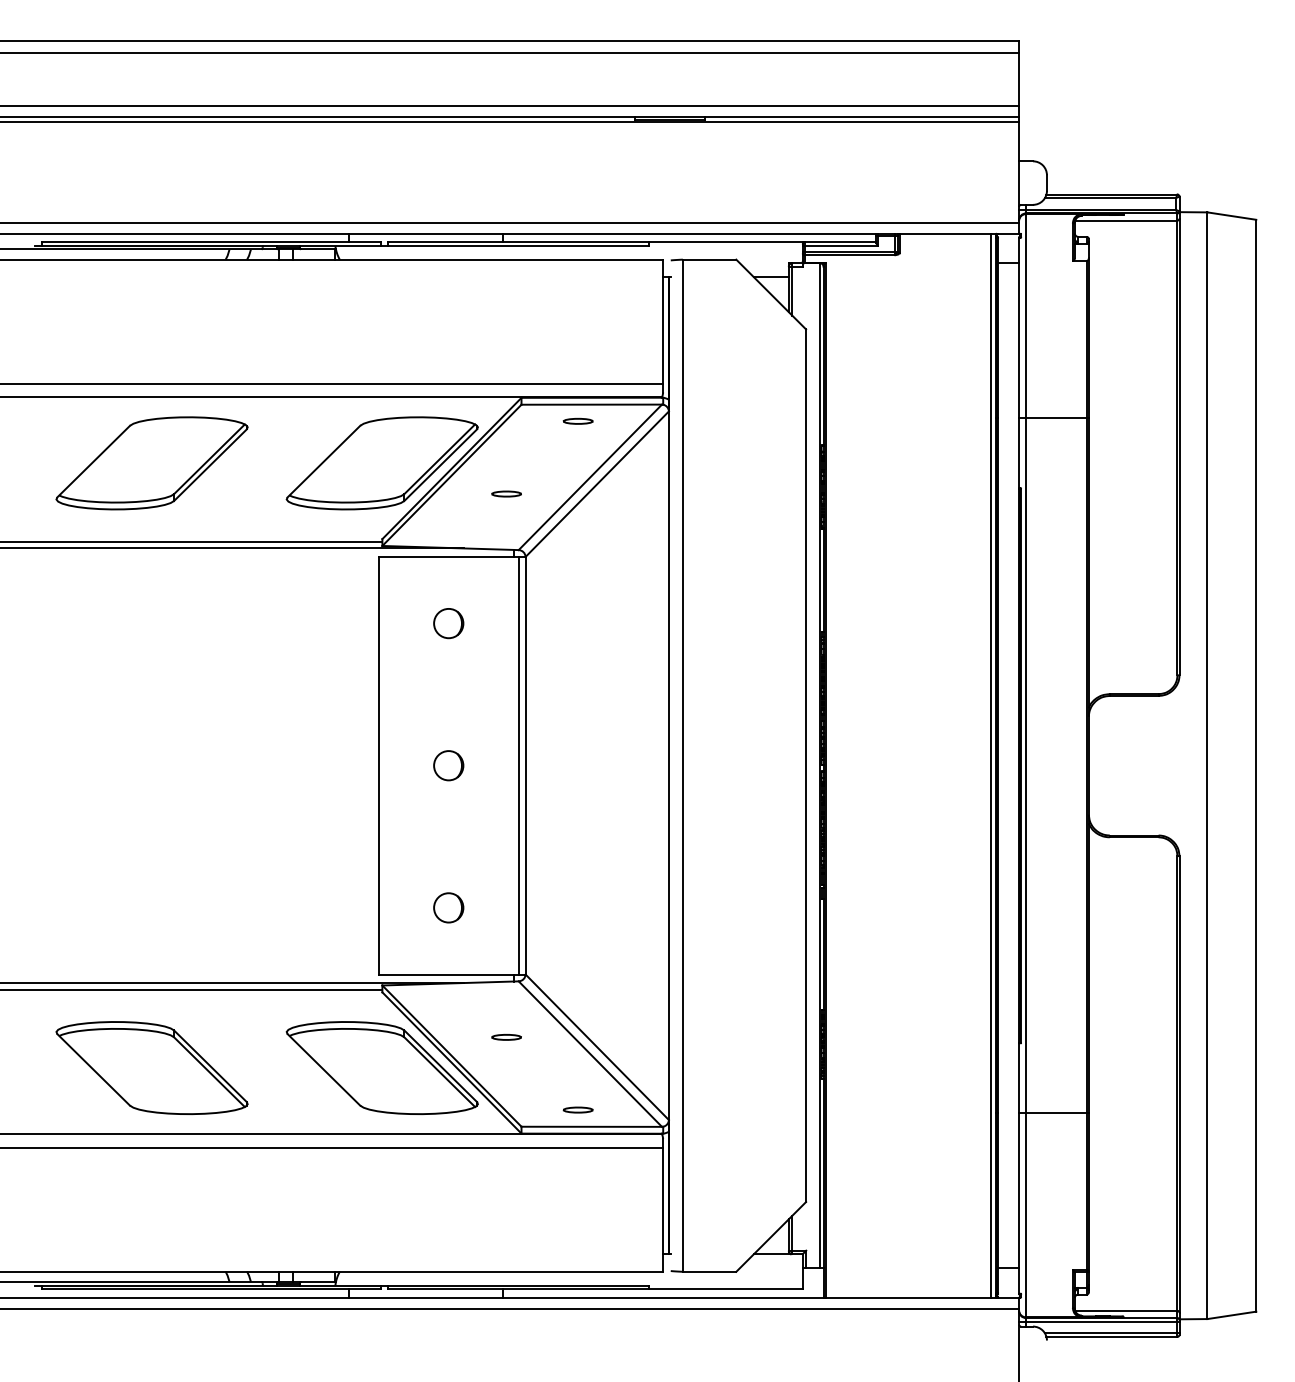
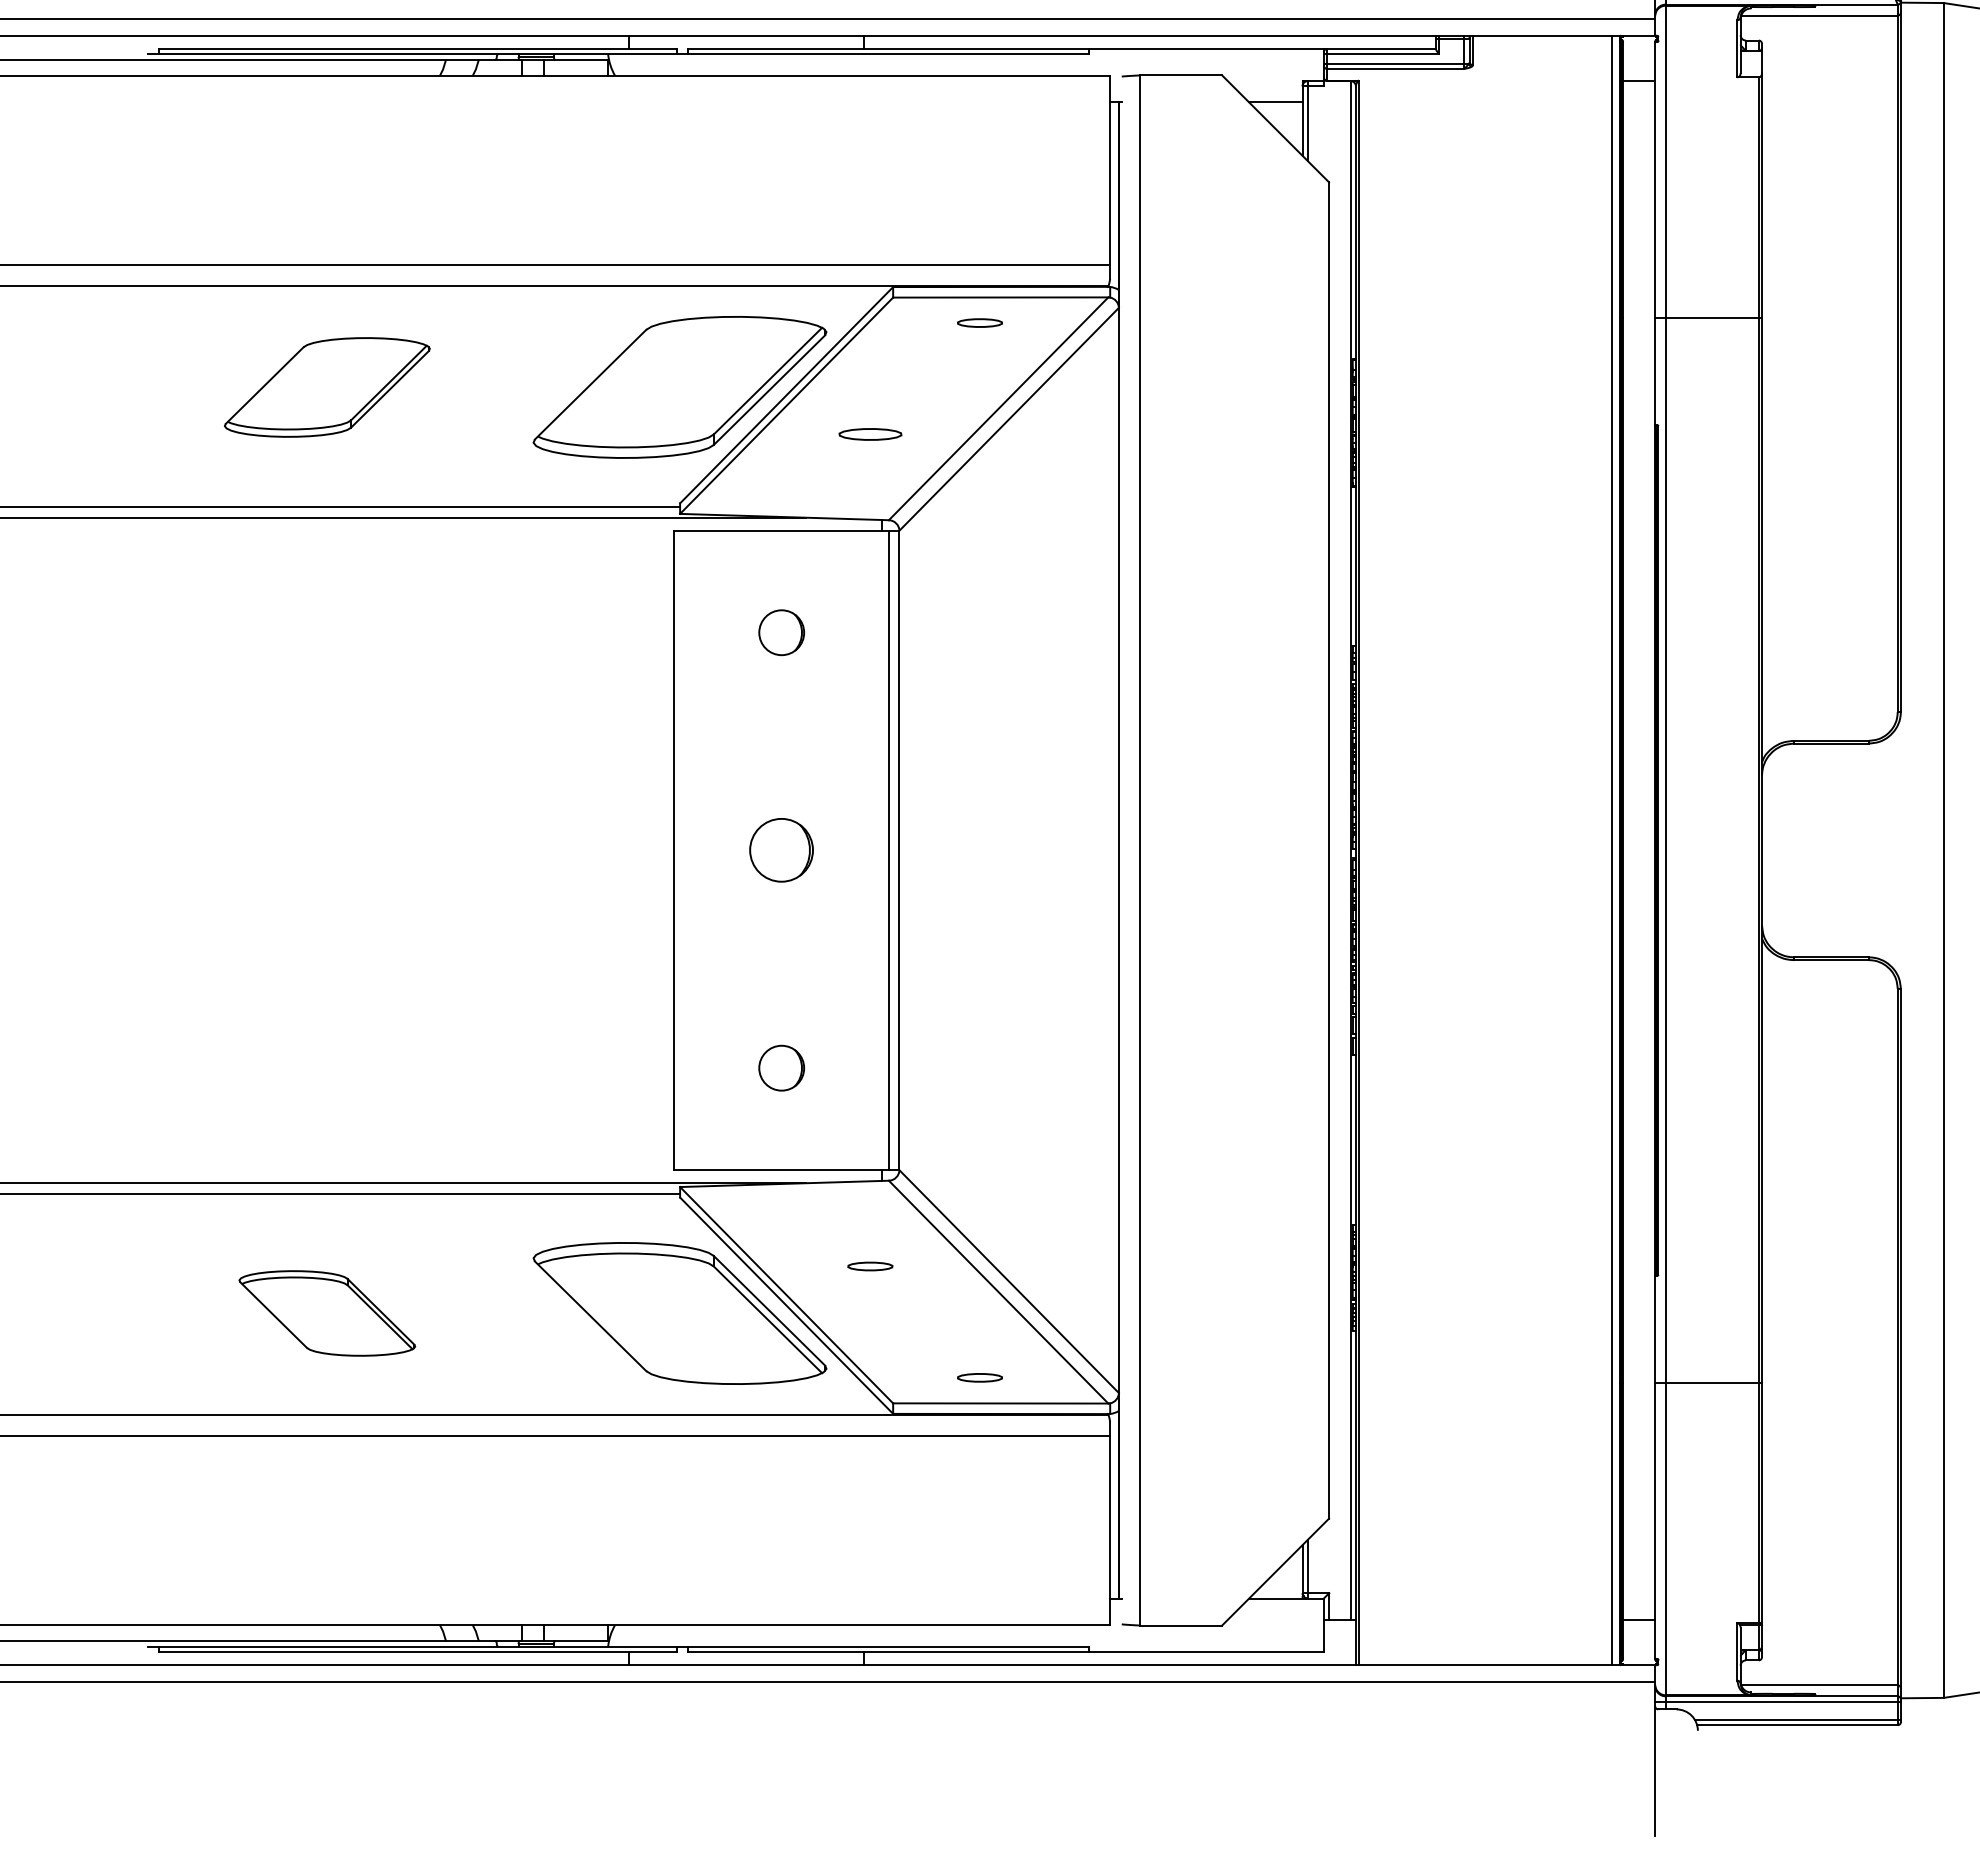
part: (151, 463) -> (326, 387), size x0.7
part: (506, 493) -> (870, 433), size x1.4
part: (448, 765) -> (781, 850), size x1.4
part: (151, 1067) -> (326, 1312), size x0.6

